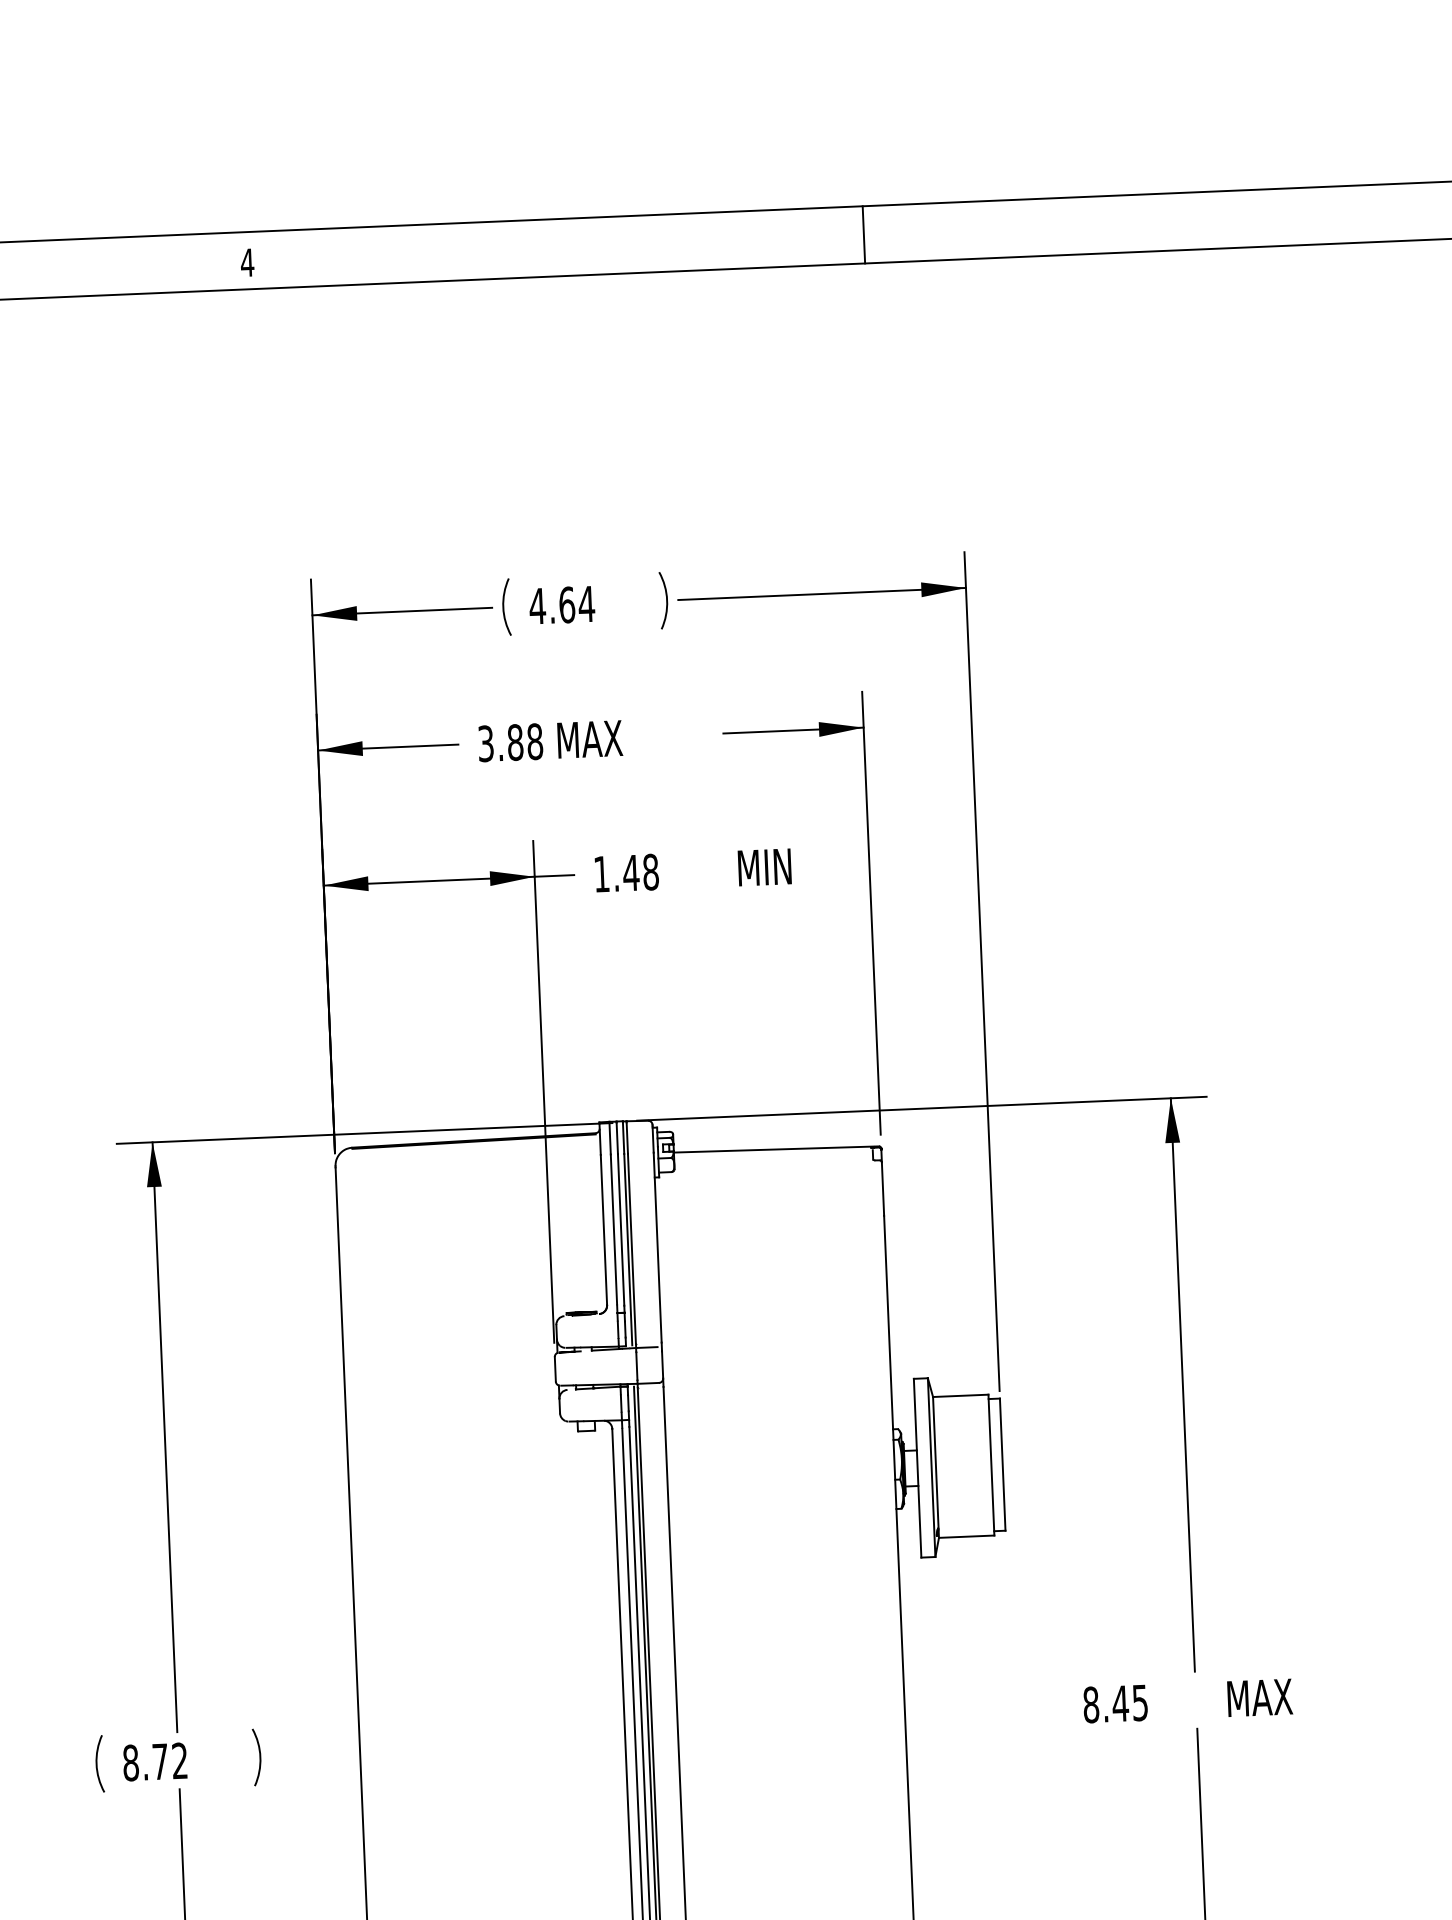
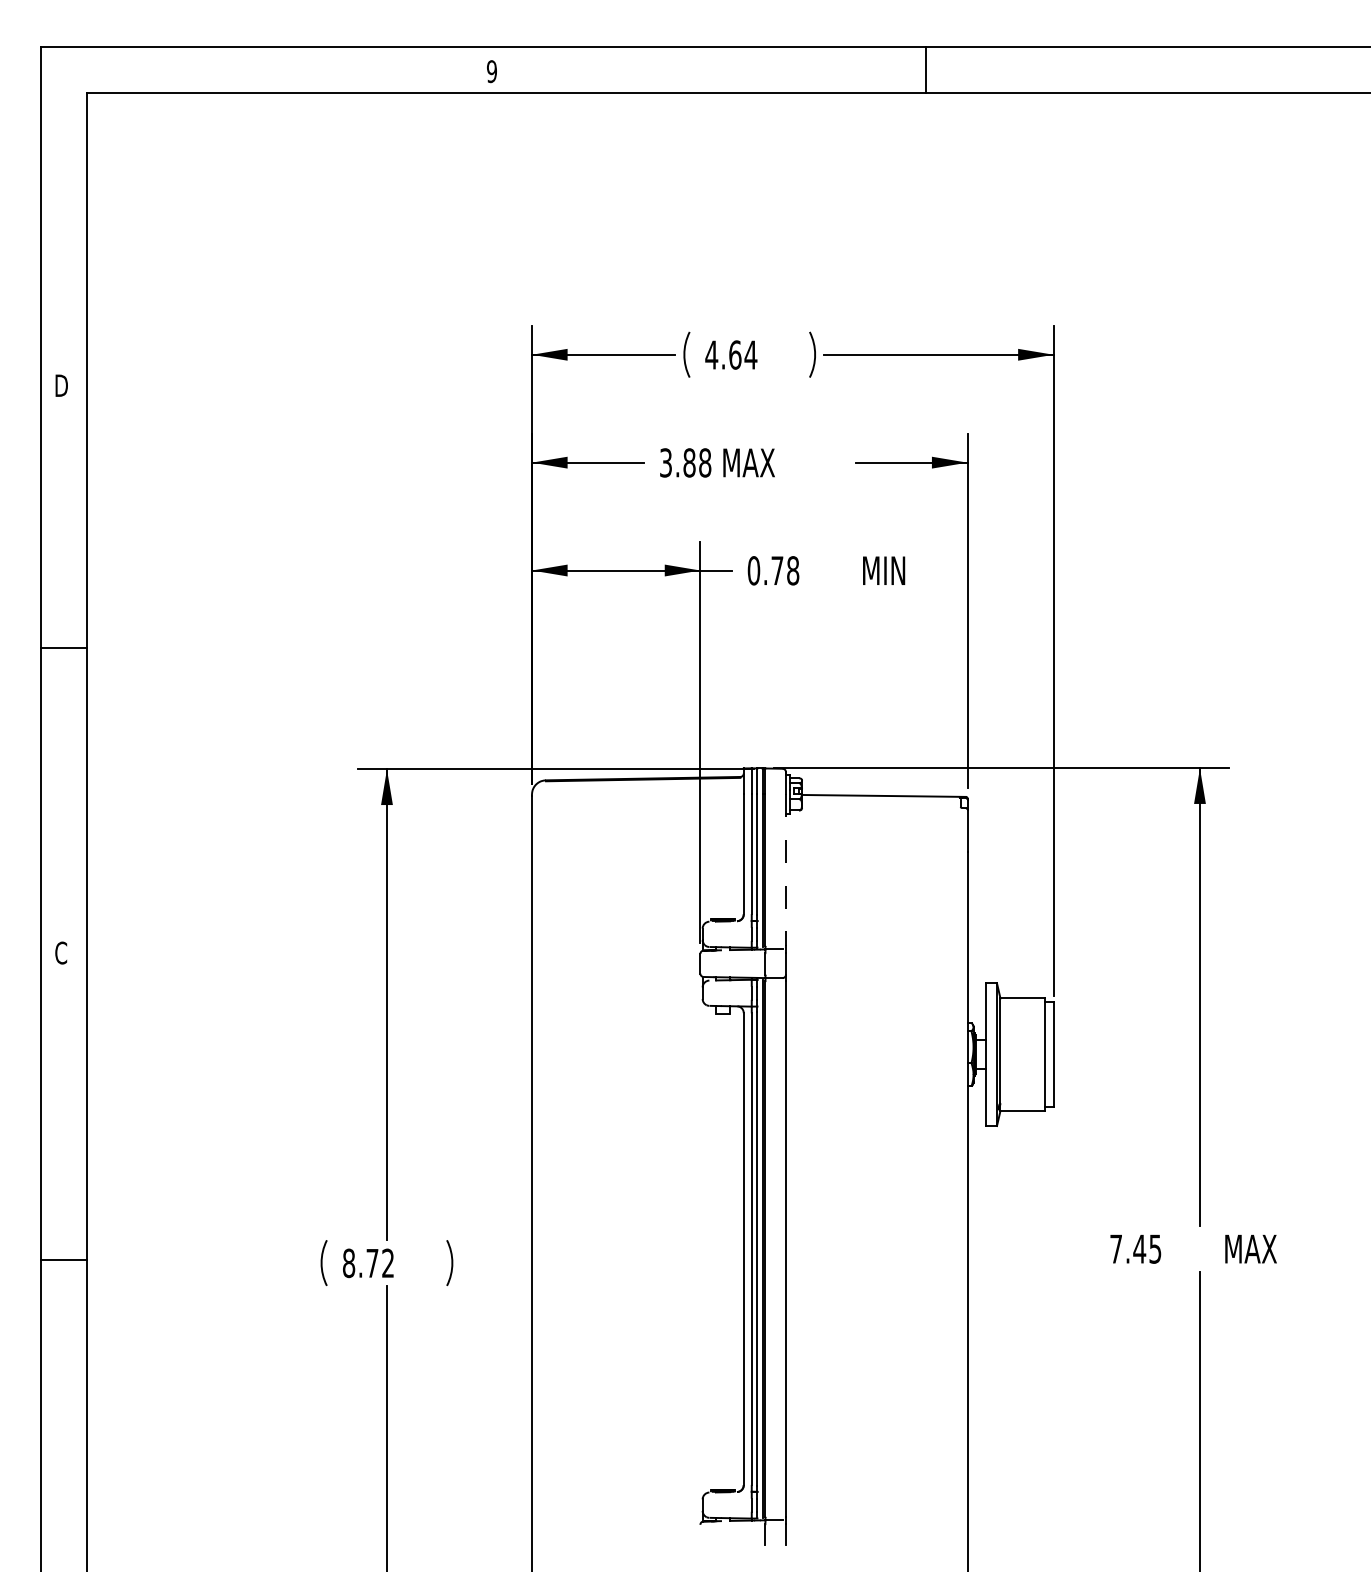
line: (864, 234) -> (926, 69), moved
text: (246, 262) -> (491, 71), 4 -> 9
text: (616, 873) -> (765, 570), 1.48 -> 0.78
line: (658, 1247) -> (786, 870), solid -> dashed
text: (1091, 1704) -> (1116, 1248), 8.45 -> 7.45

